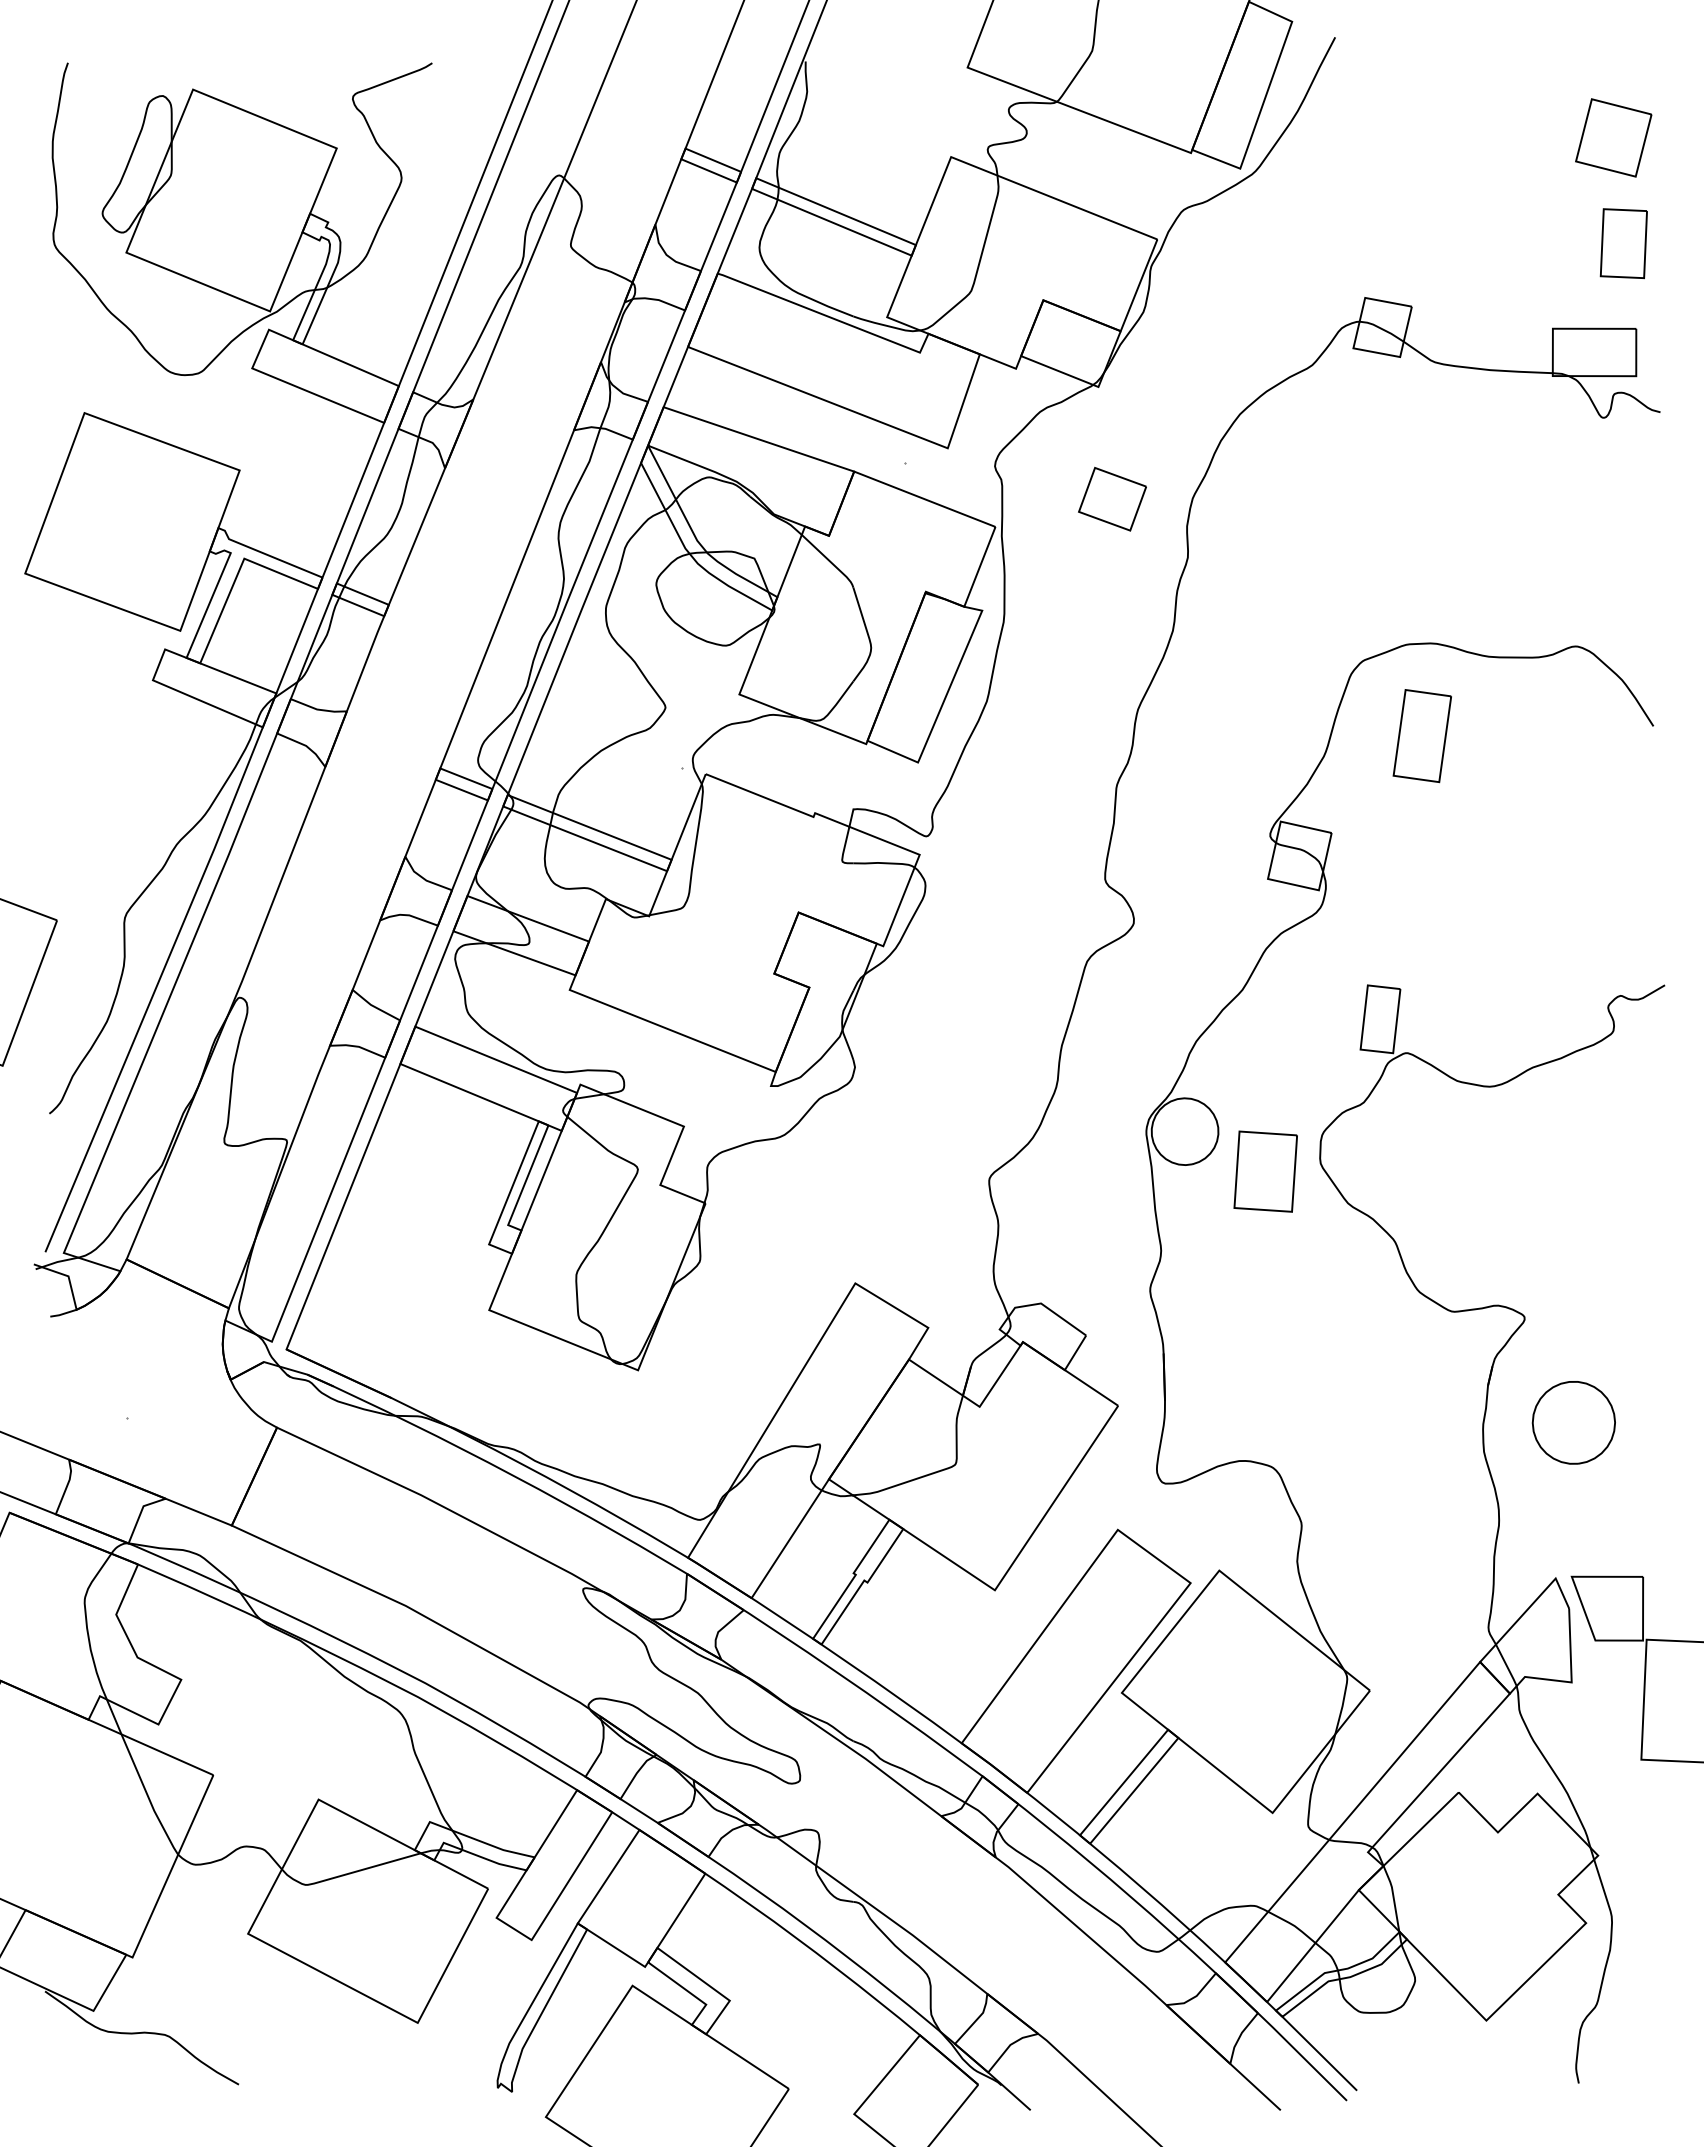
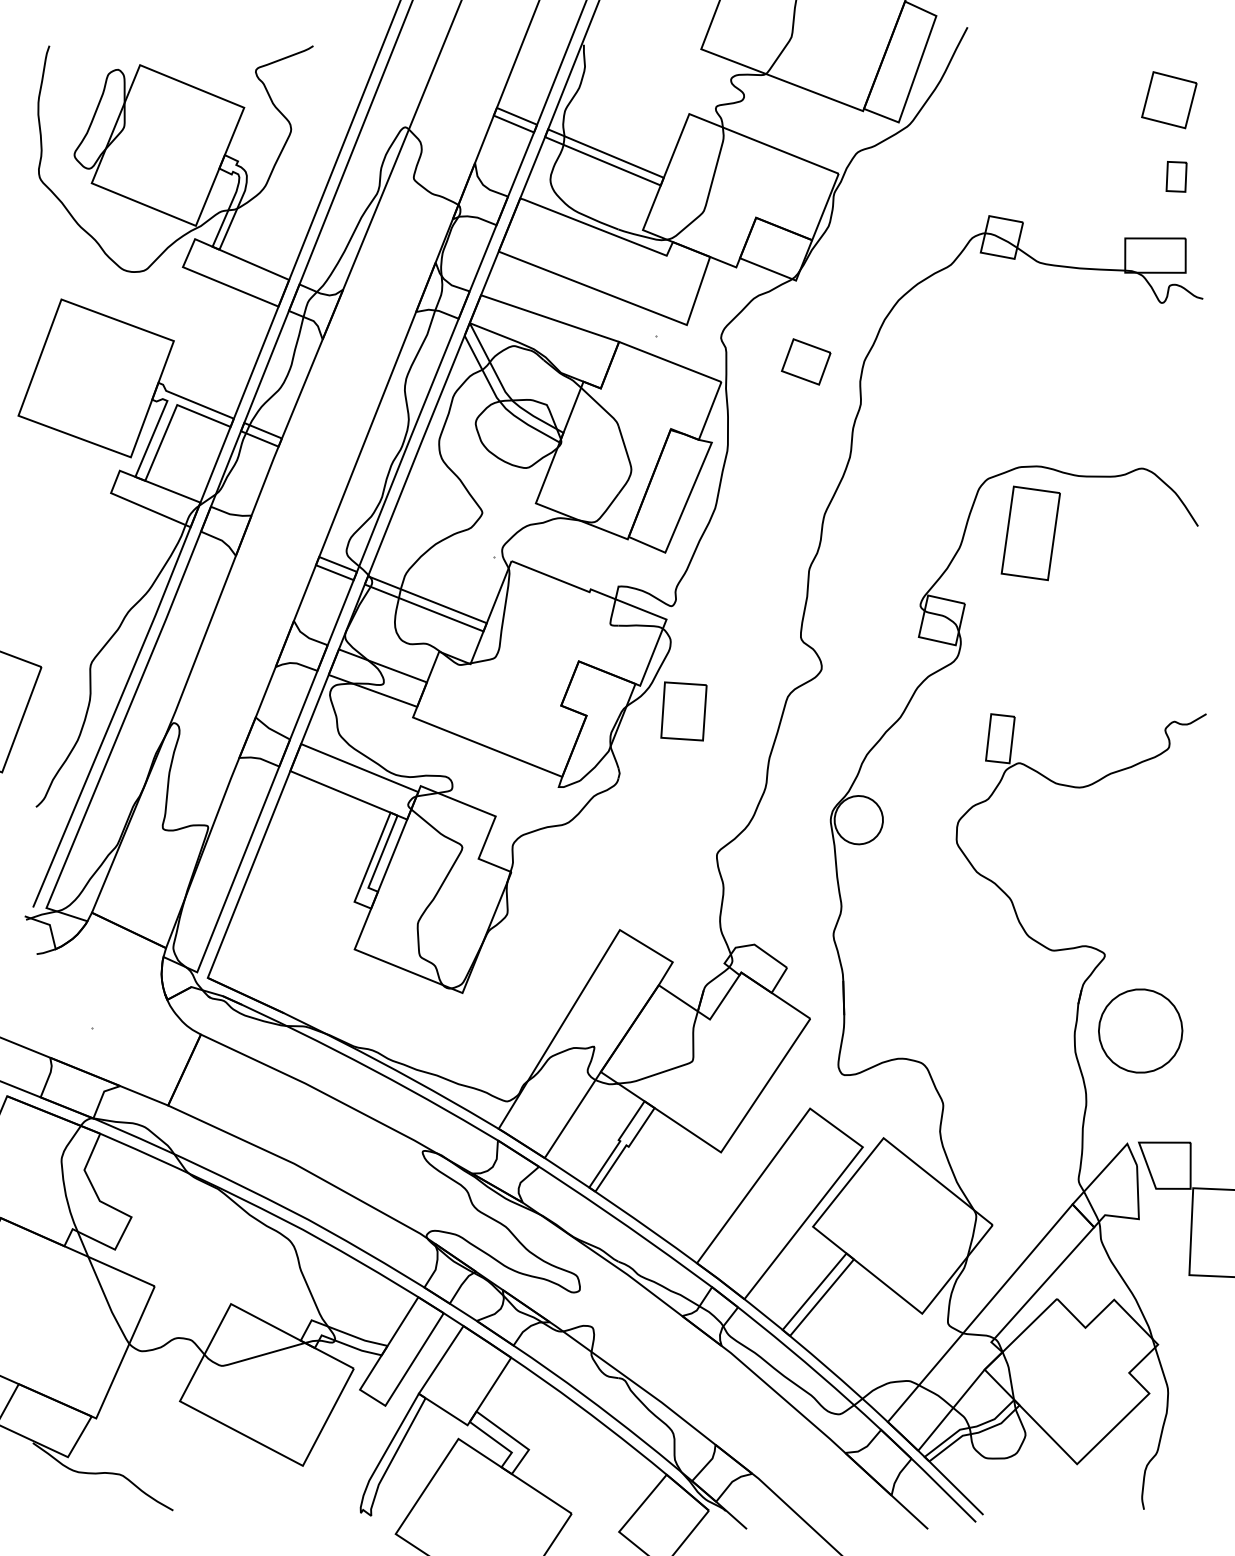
part: (1623, 243) -> (1176, 176), size x0.6
part: (1421, 736) -> (1030, 533), size x1.4
part: (1265, 1171) -> (683, 711), moved
part: (1573, 1422) -> (1140, 1030), size x1.4

